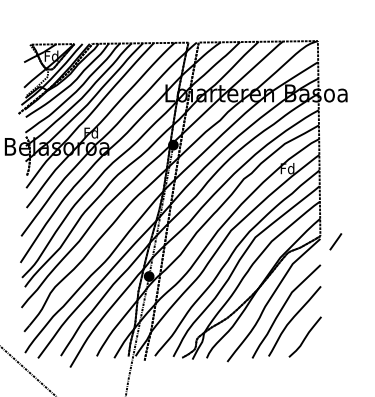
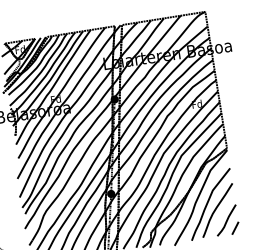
line: (335, 241) -> (235, 228), moved

